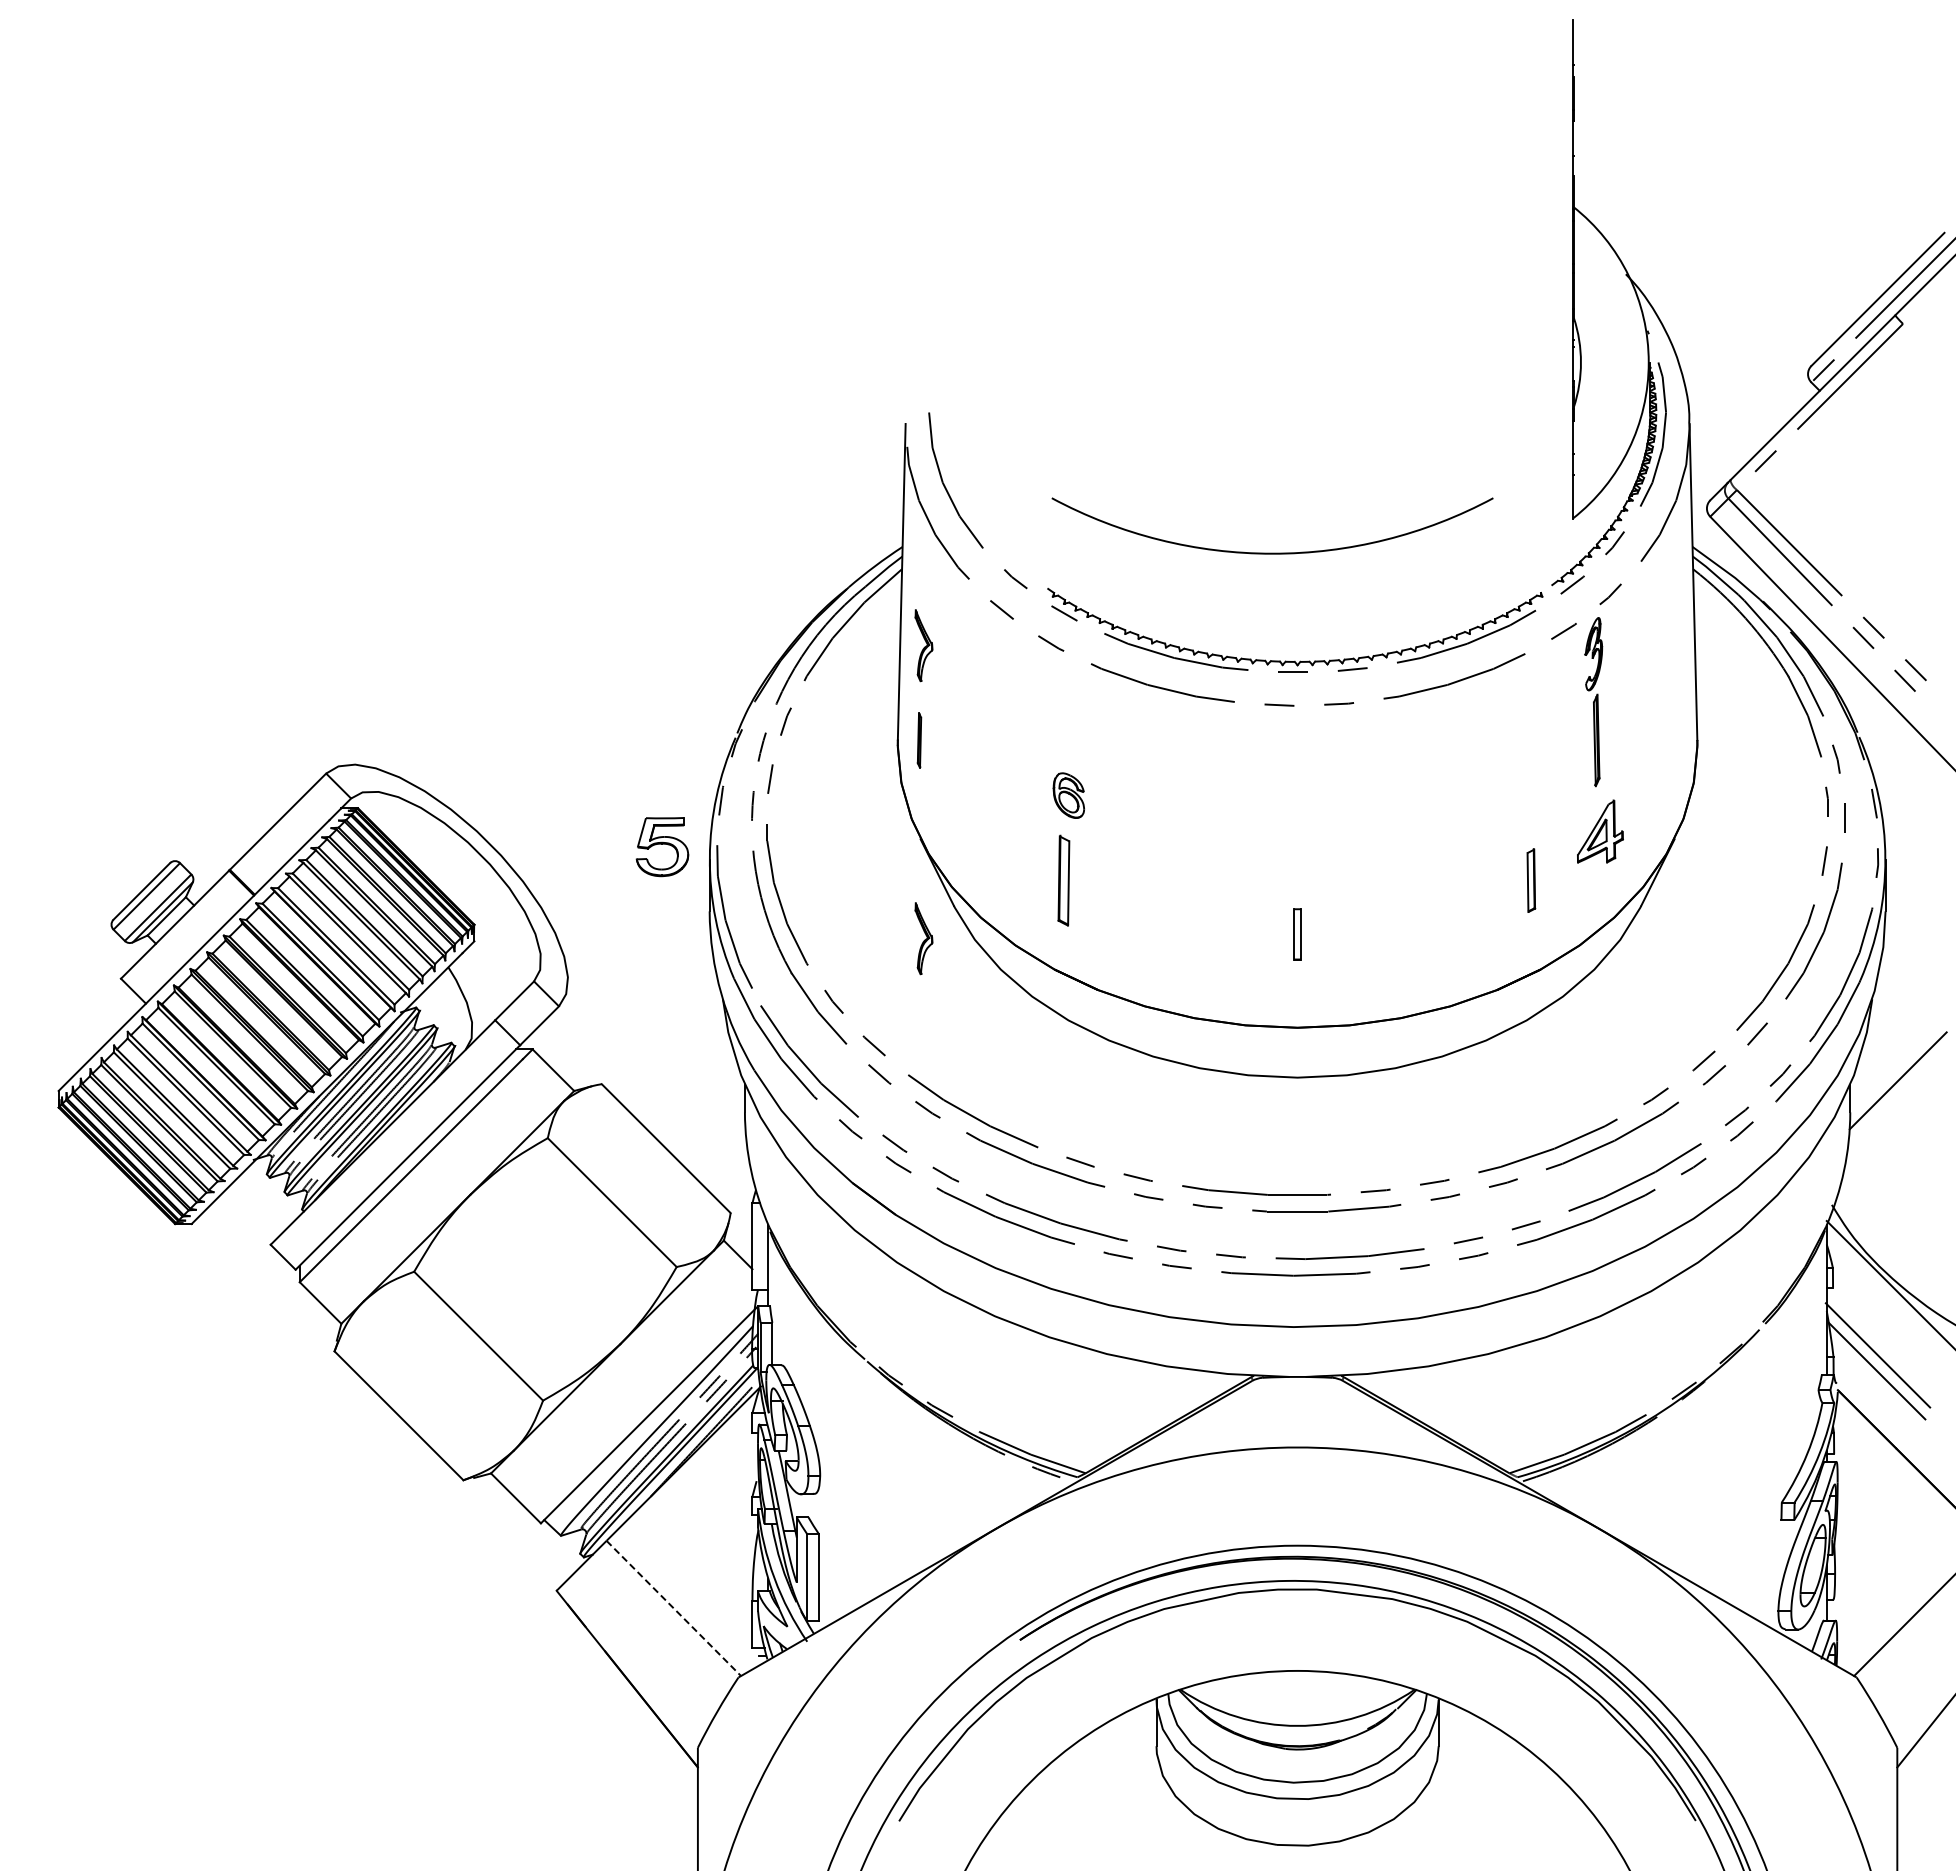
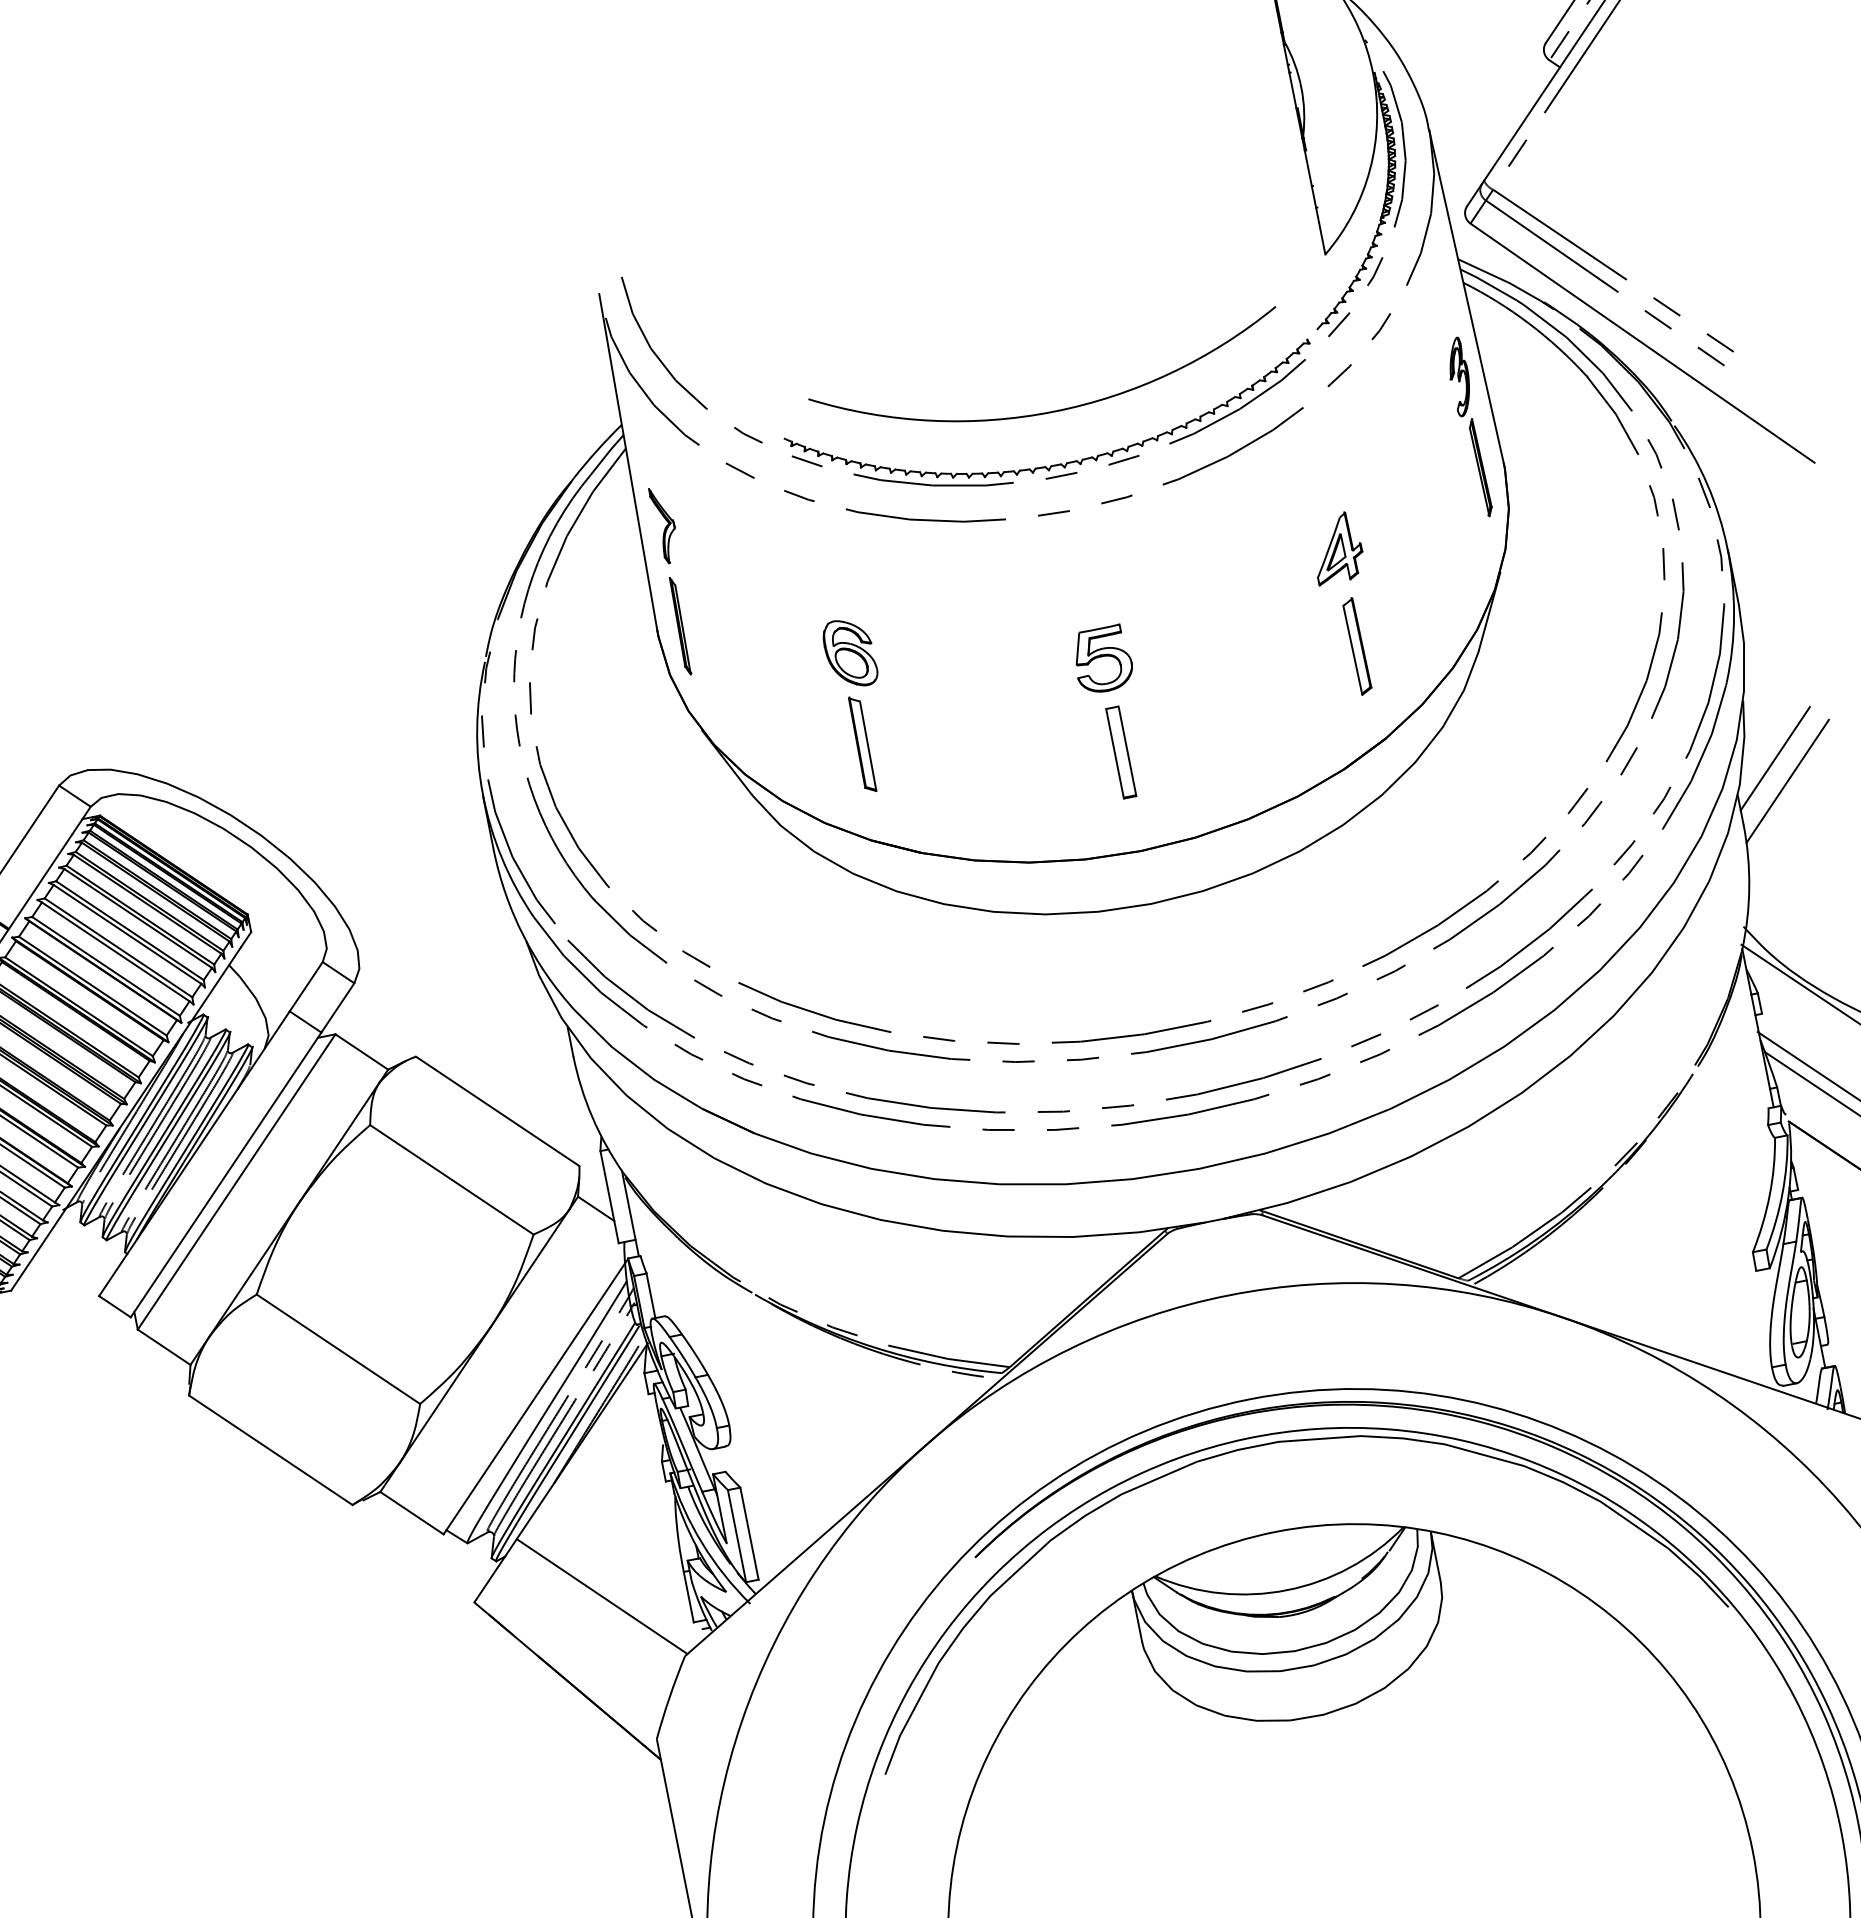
arc: (1272, 552) -> (1053, 410), moved
part: (1593, 702) -> (1469, 428), moved
part: (919, 740) -> (680, 626), size x1.67
part: (1068, 795) -> (849, 653), size x1.43
part: (1600, 831) -> (1336, 547), moved
part: (662, 847) -> (1102, 660), moved
part: (1531, 880) -> (1357, 646), size x1.43
part: (1297, 934) -> (1121, 752), size x1.67
part: (923, 938) -> (726, 835), removed
line: (1890, 1057) -> (1774, 758), added
line: (674, 1608) -> (602, 1596), dashed -> solid

